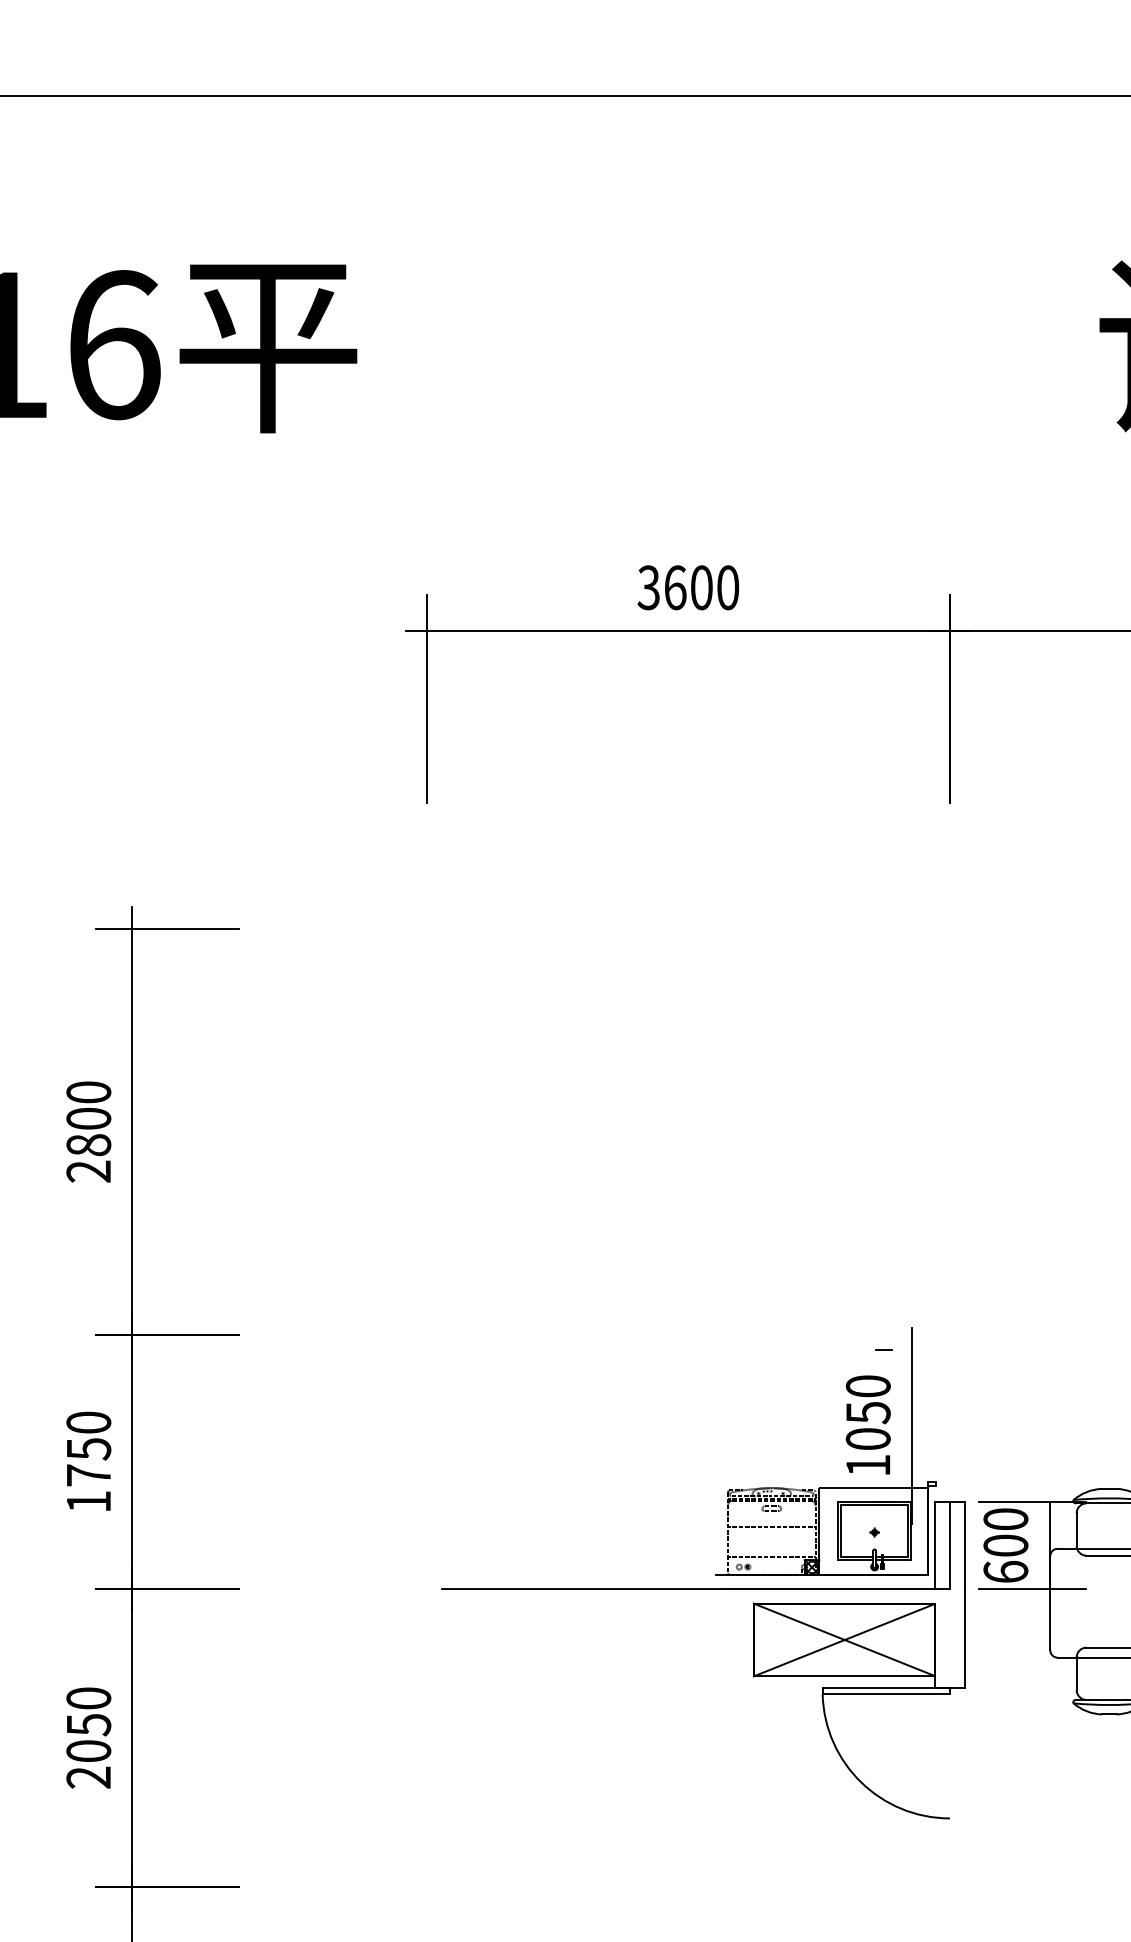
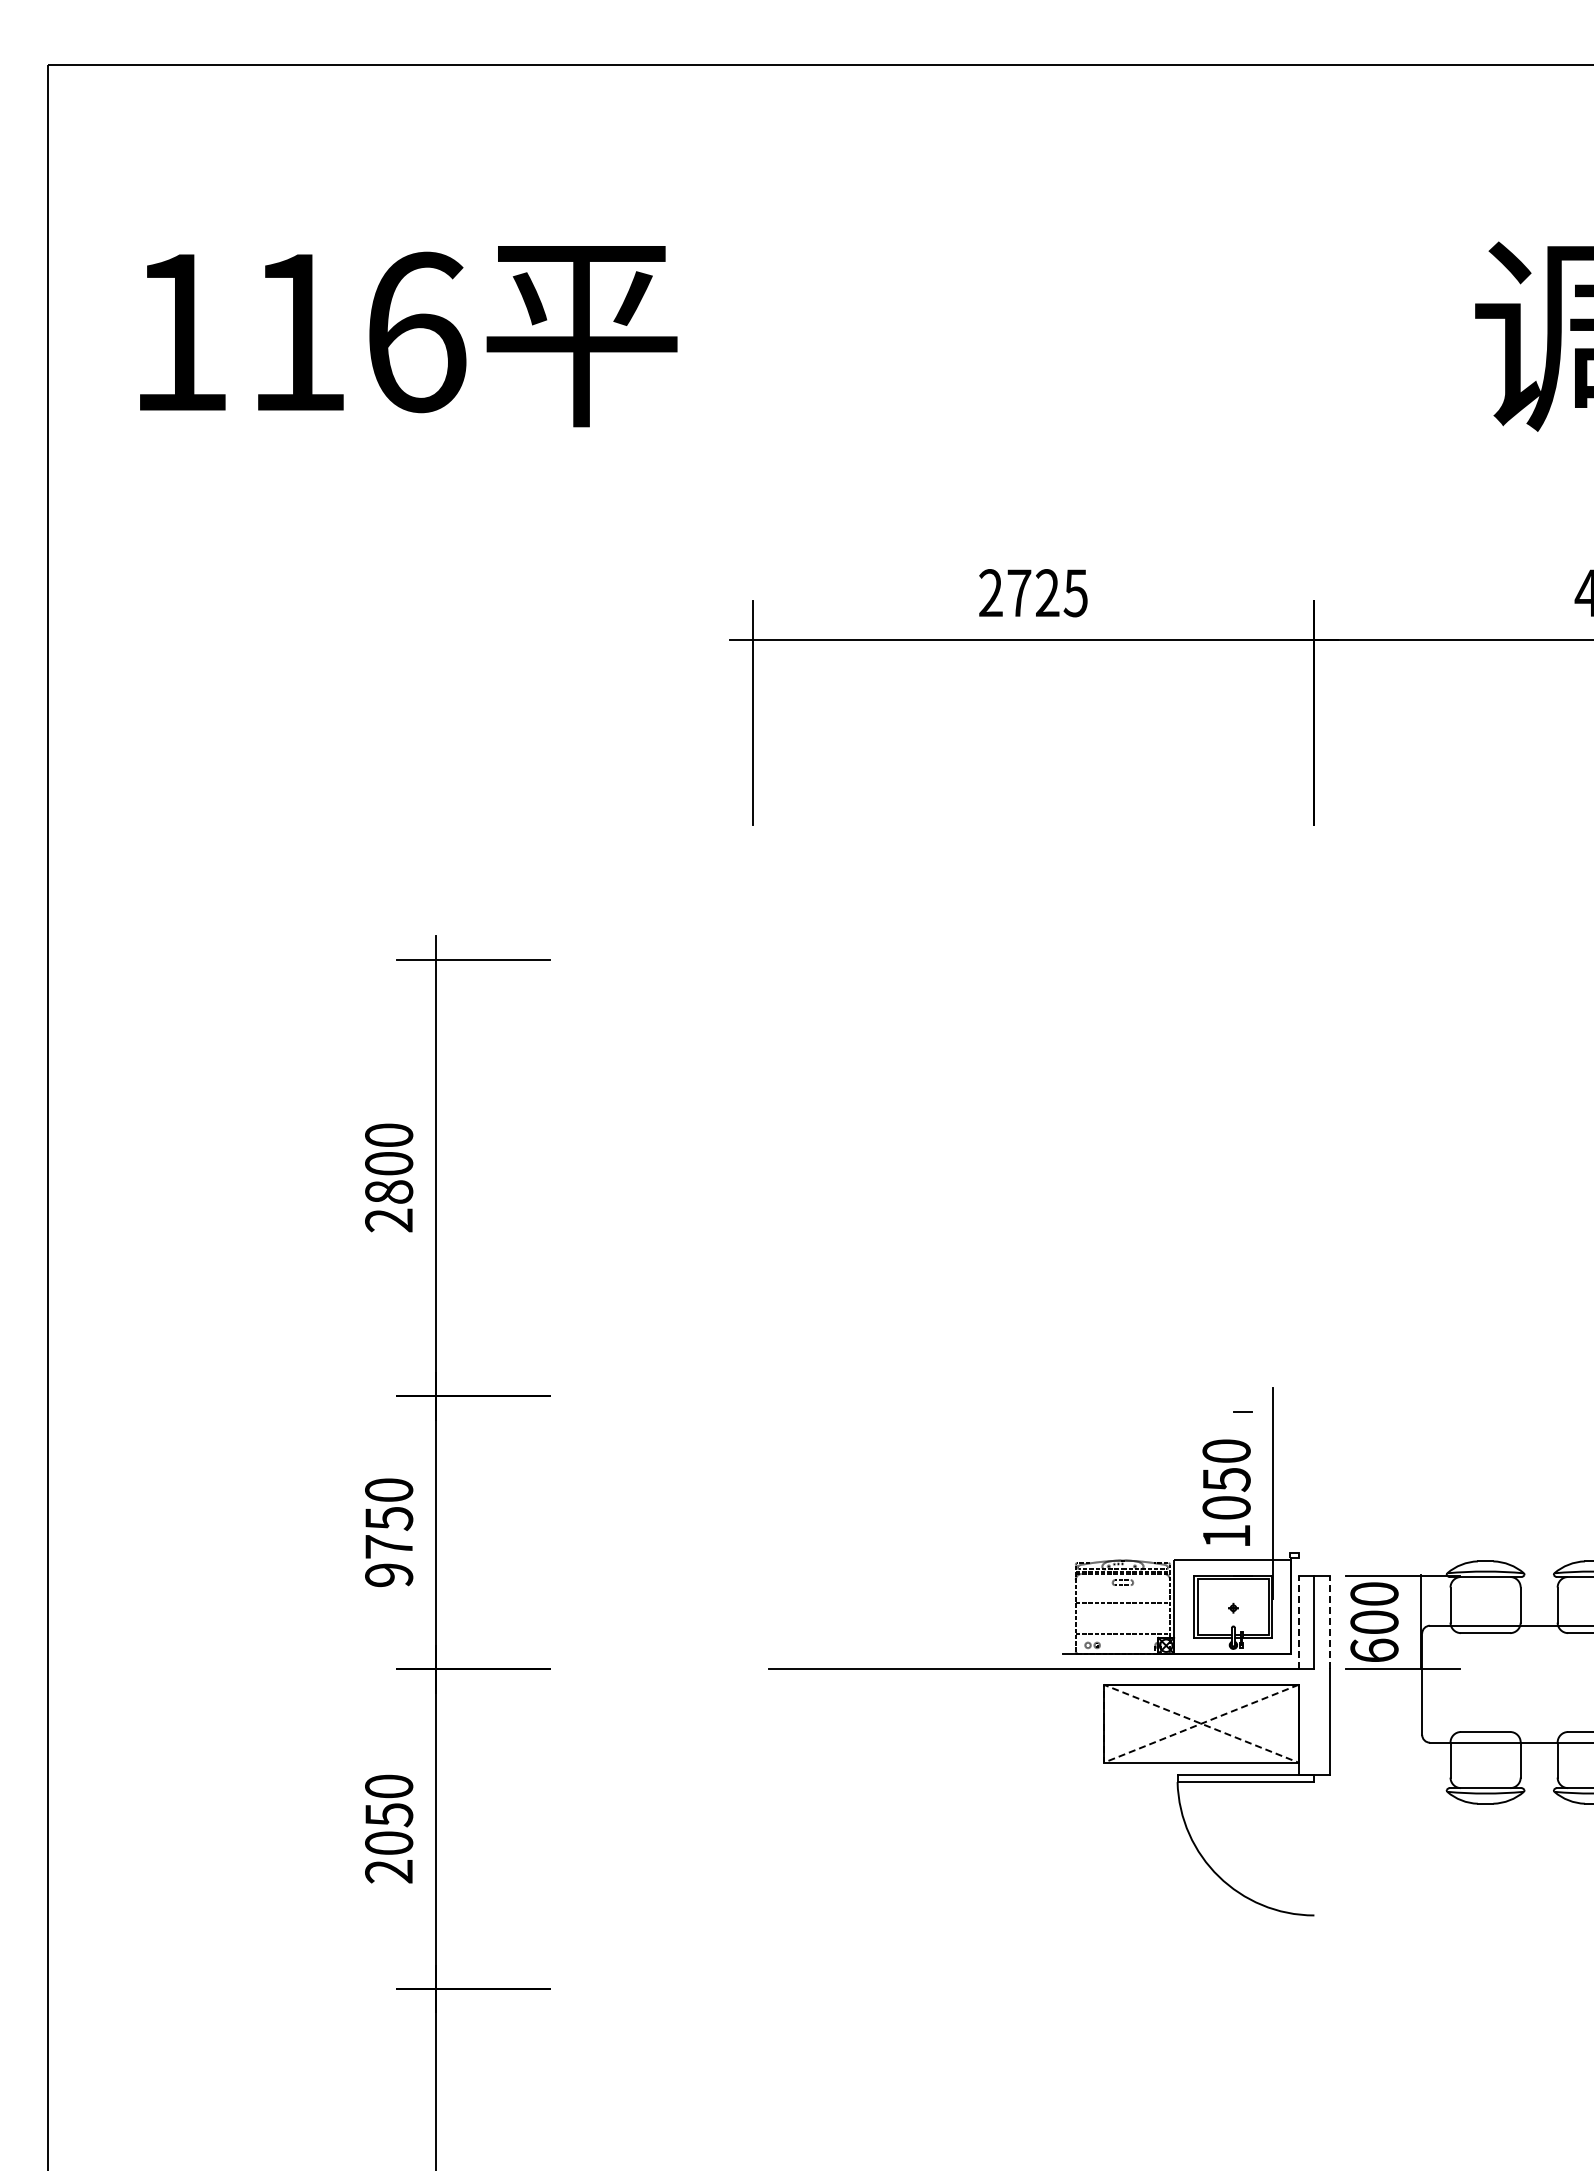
text: (687, 588) -> (1032, 593), 3600 -> 2725
text: (89, 1502) -> (389, 1575), 1750 -> 9750
line: (935, 1545) -> (1298, 1622), solid -> dashed
line: (964, 1545) -> (1330, 1622), solid -> dashed
line: (753, 1639) -> (1103, 1723), solid -> dashed

